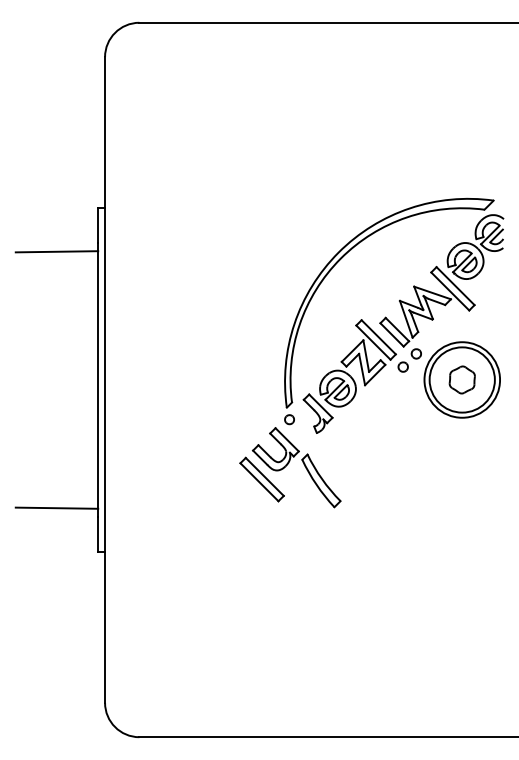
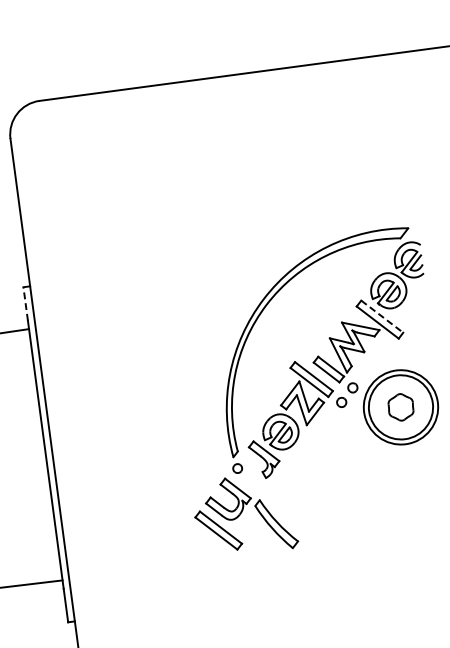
line: (98, 224) -> (25, 303), solid -> dashed
line: (455, 286) -> (382, 317), solid -> dashed

